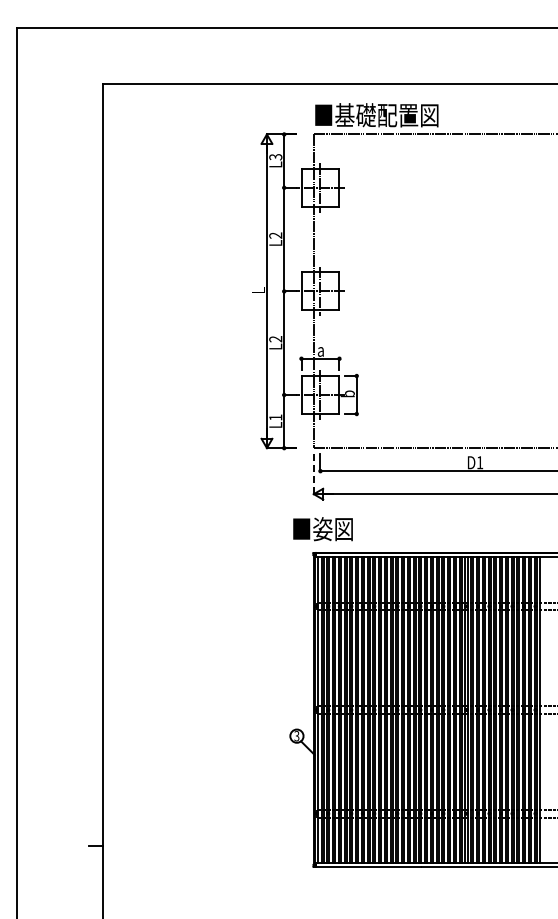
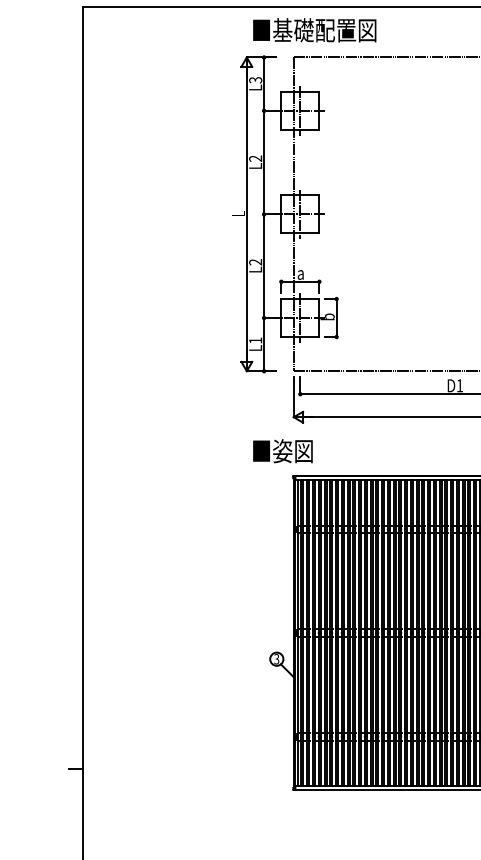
text: (376, 115) -> (314, 30), moved
line: (313, 474) -> (293, 397), dashed -> solid
text: (322, 529) -> (282, 451), moved

